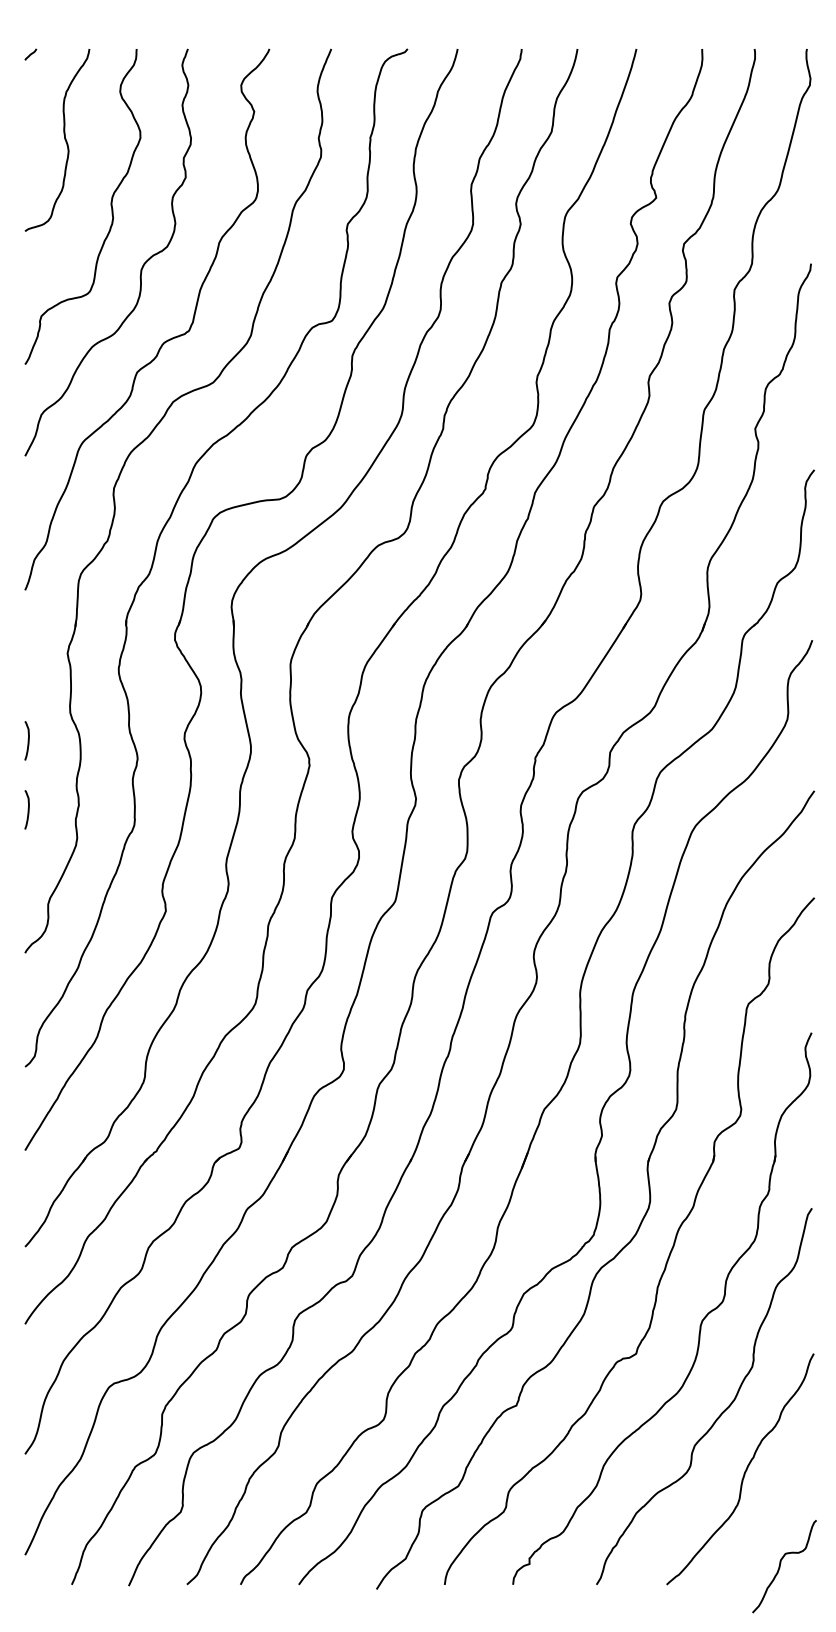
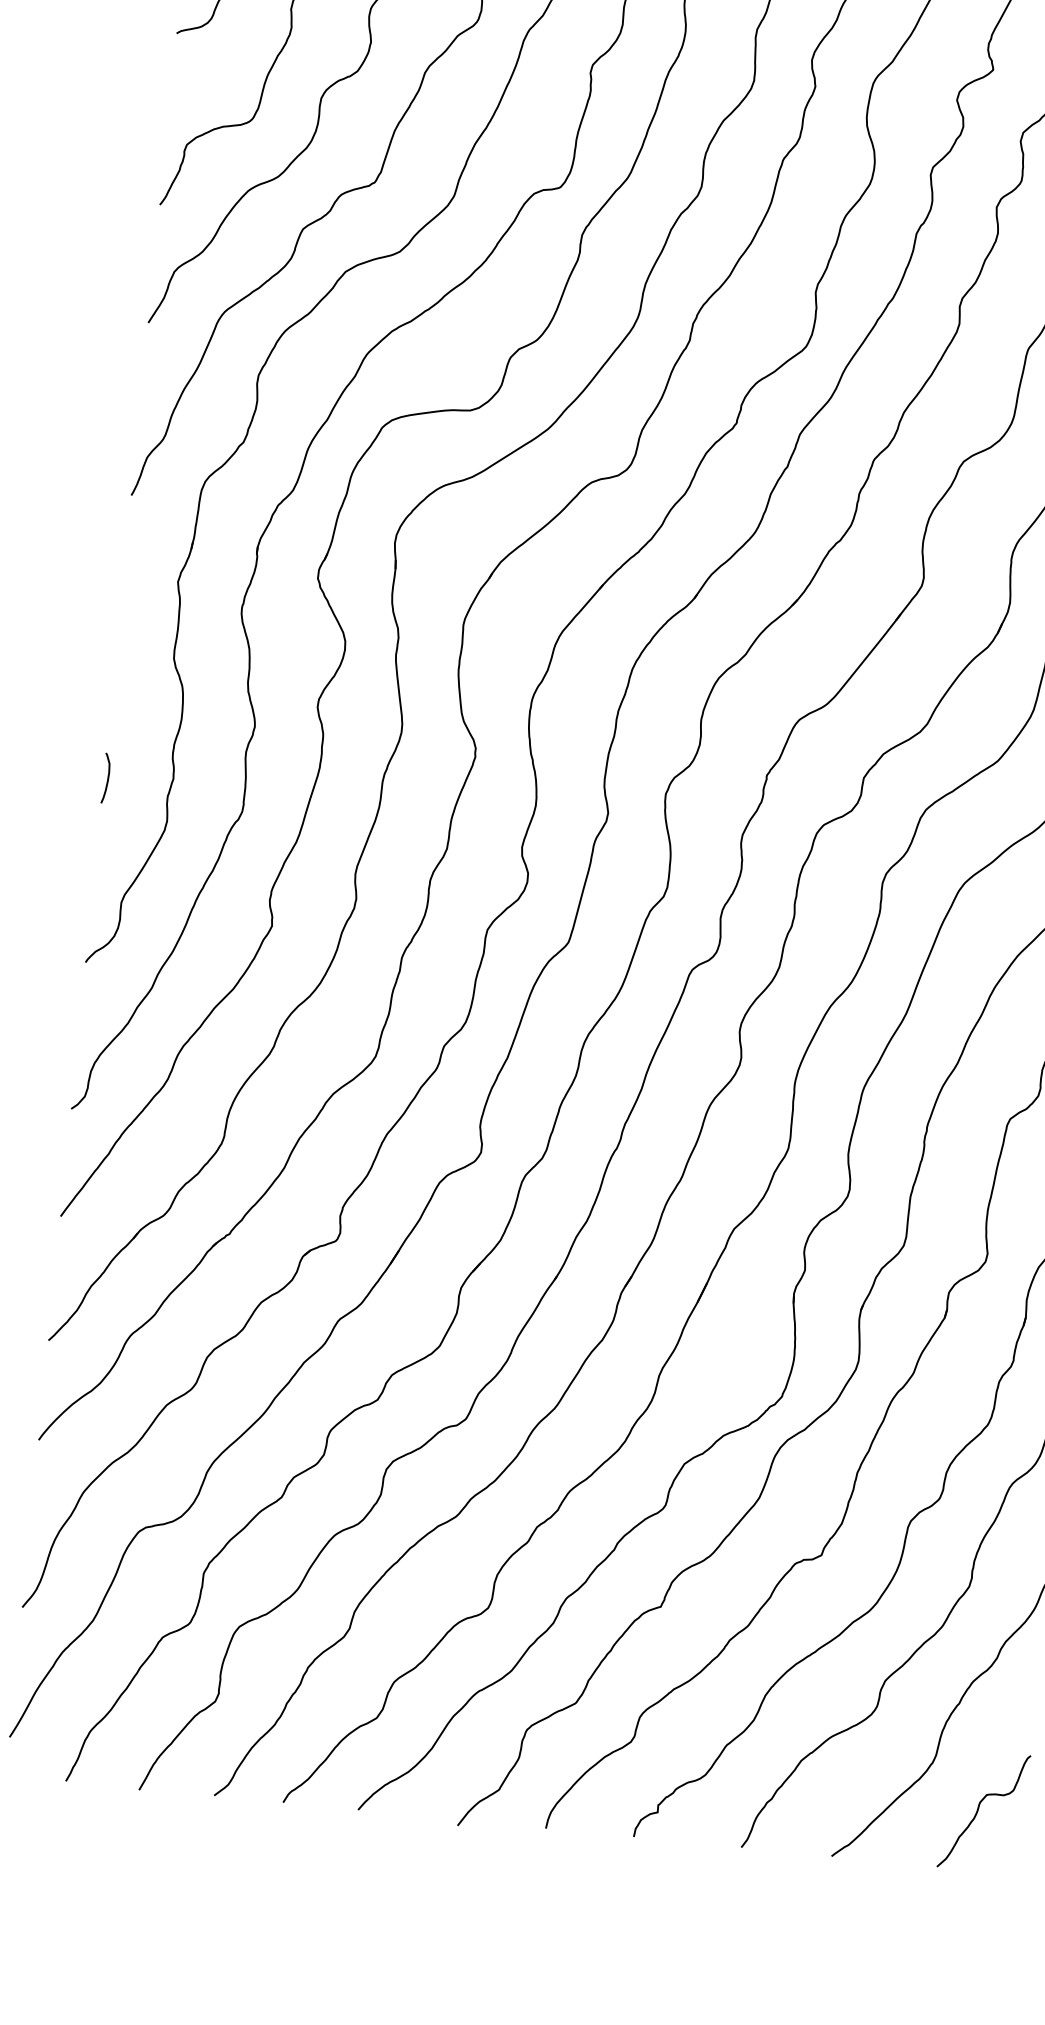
curve: (27, 740) -> (115, 689), removed
curve: (780, 1566) -> (978, 1810), moved

